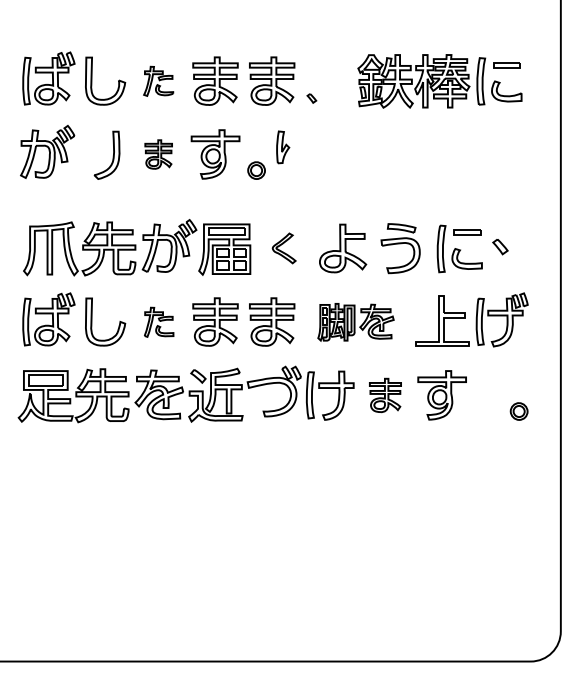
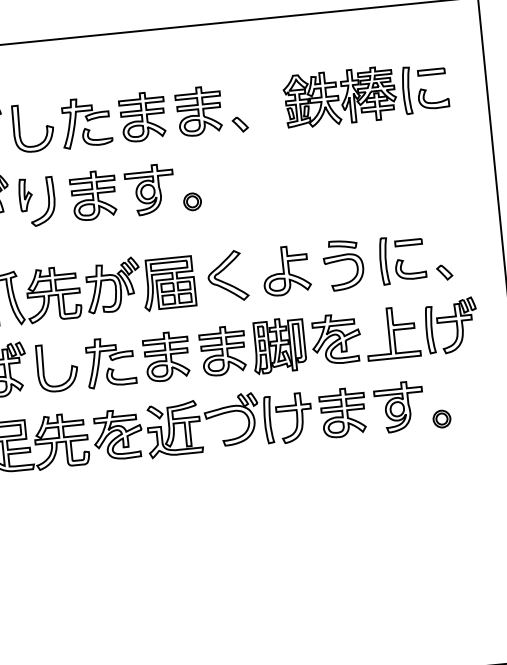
part: (158, 81) -> (86, 122), size x1.67
part: (311, 98) -> (240, 124), size x1.67
part: (283, 147) -> (26, 195), moved
part: (158, 154) -> (93, 195), size x1.67
part: (500, 247) -> (444, 273), moved
part: (284, 248) -> (228, 276), size x1.67
part: (158, 322) -> (110, 362), size x1.67
part: (355, 322) -> (306, 343), size x1.43
part: (385, 395) -> (343, 412), size x1.43
part: (518, 411) -> (441, 419), moved

